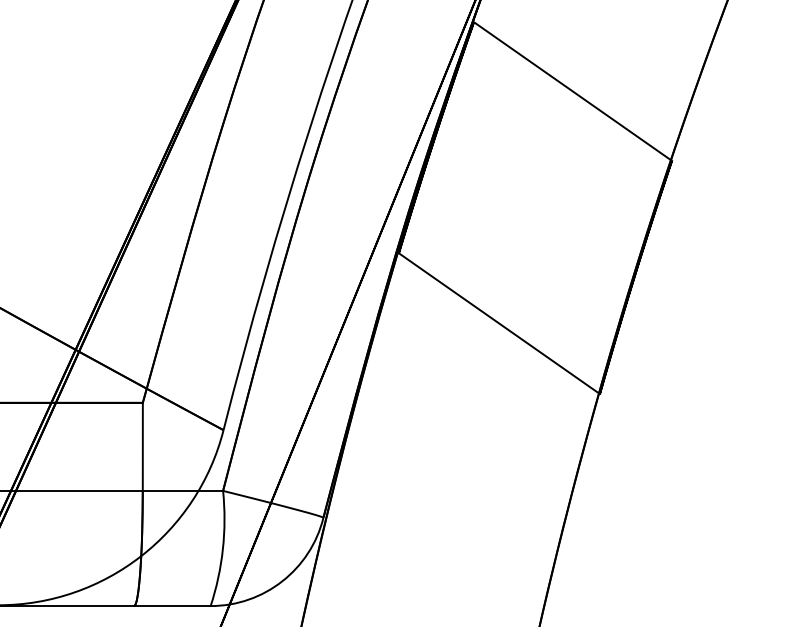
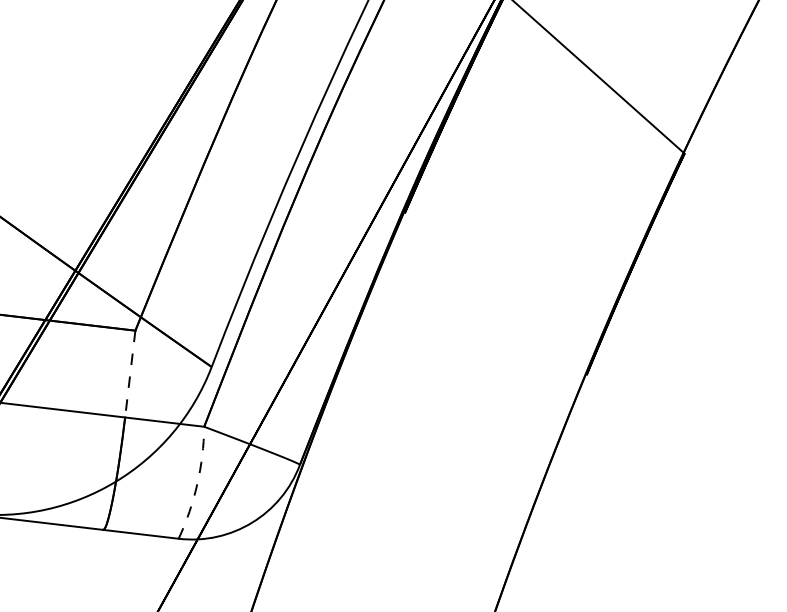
line: (498, 323) -> (494, 293), removed
line: (142, 447) -> (129, 374), solid -> dashed
arc: (222, 549) -> (196, 484), solid -> dashed

